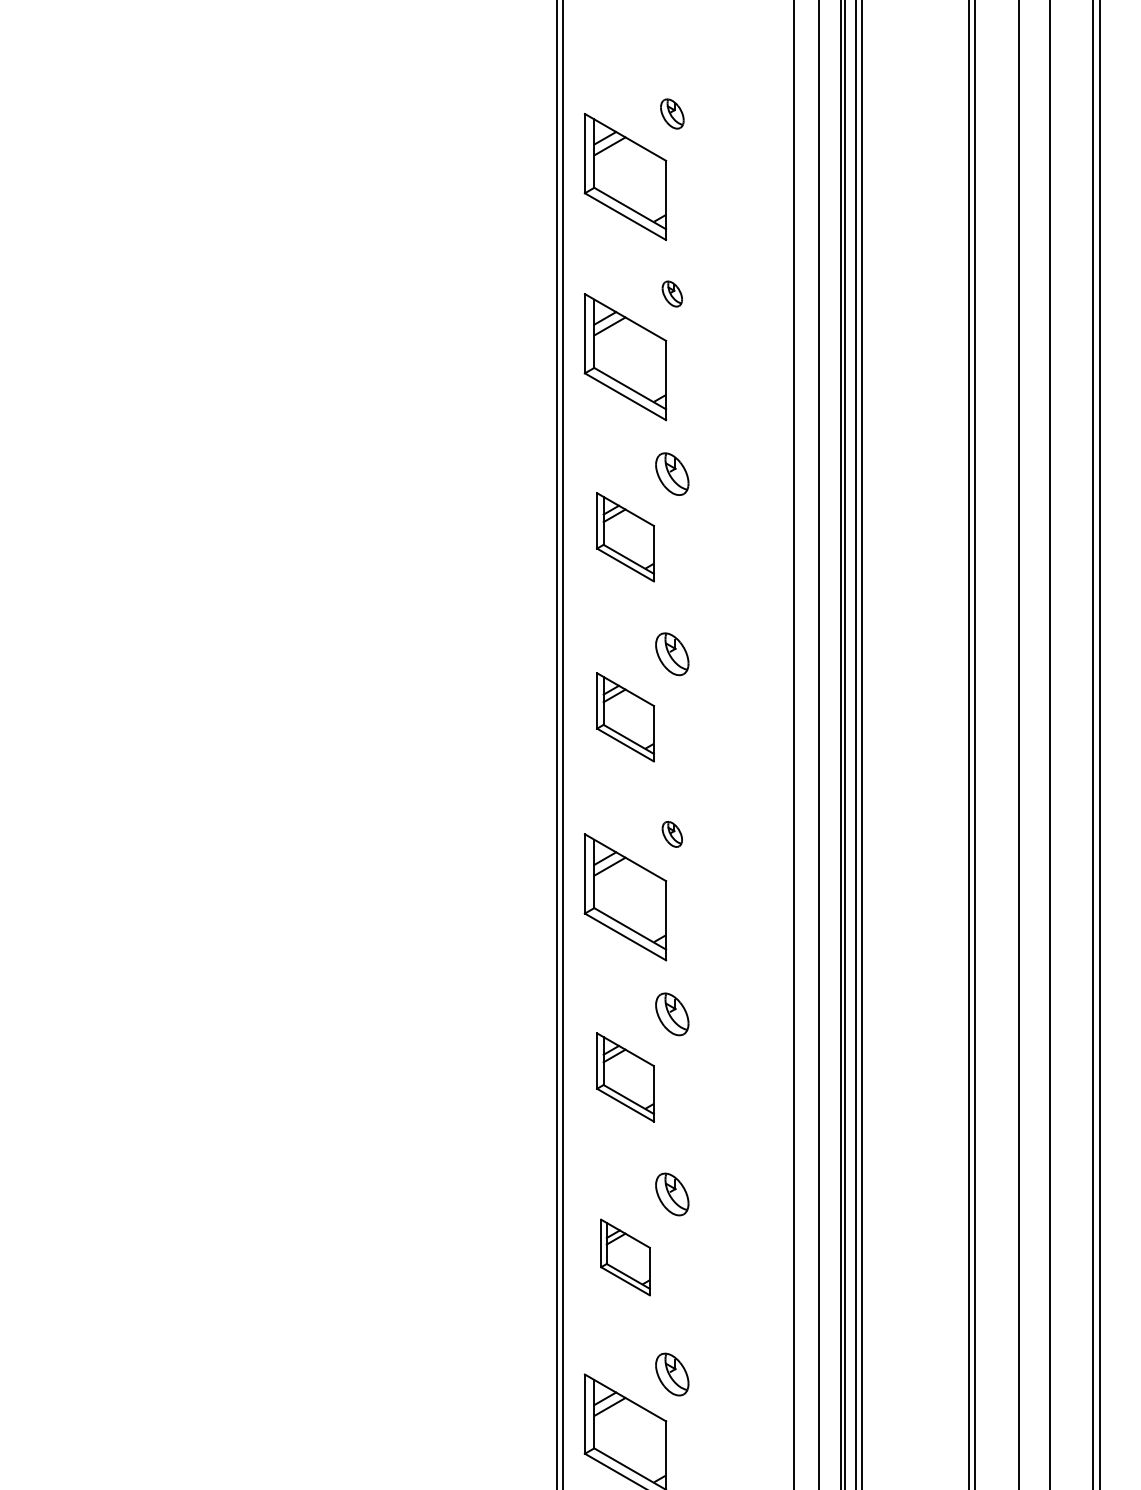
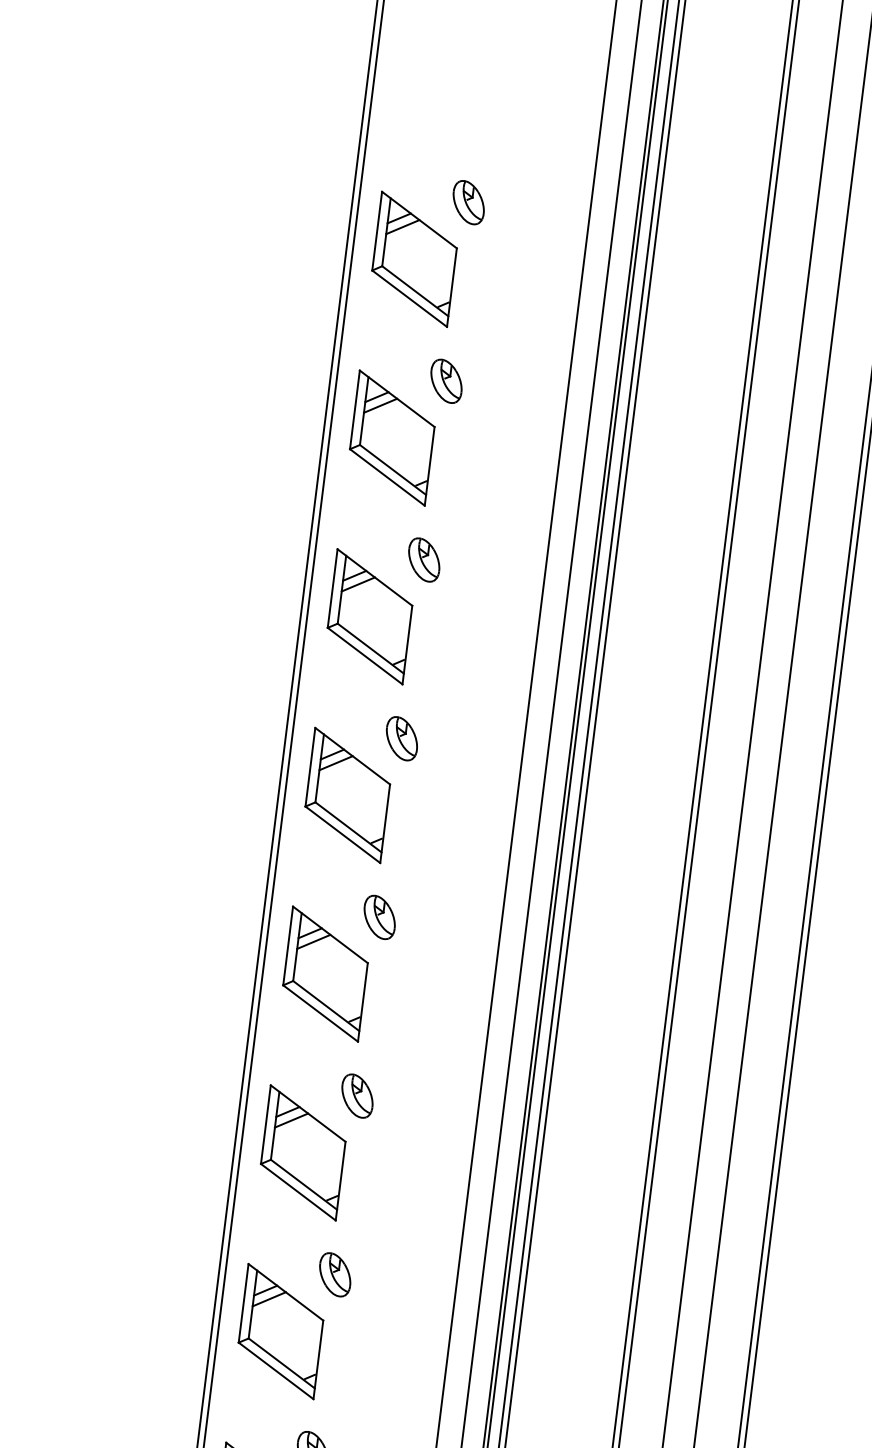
part: (672, 113) -> (469, 202), size x1.43
part: (672, 293) -> (446, 380), size x1.67
part: (625, 537) -> (369, 617), size x1.43
part: (625, 717) -> (347, 795), size x1.43
part: (672, 834) -> (379, 917), size x1.67
part: (625, 1077) -> (303, 1152), size x1.43
part: (625, 1257) -> (280, 1331), size x1.67

